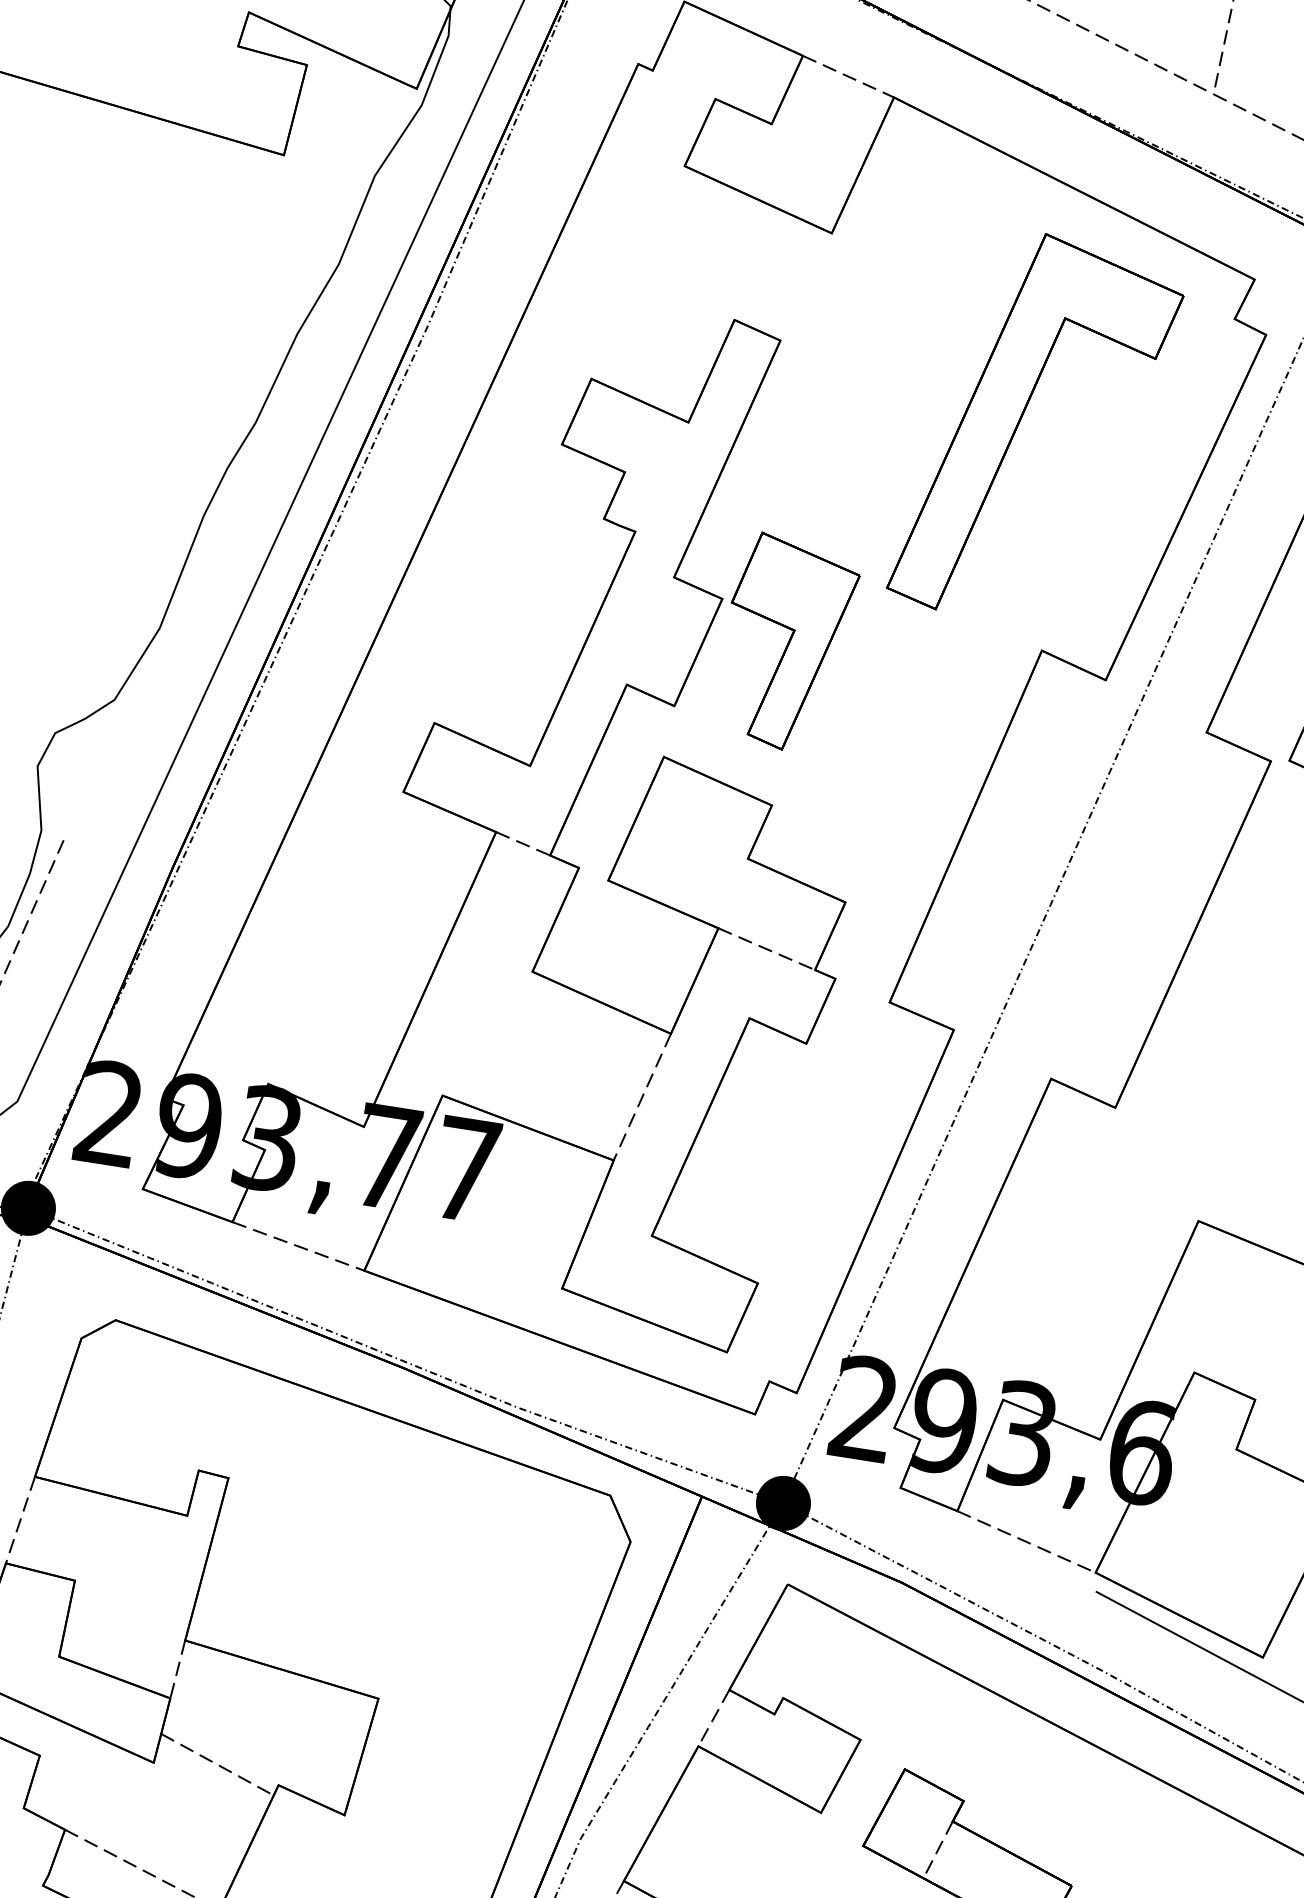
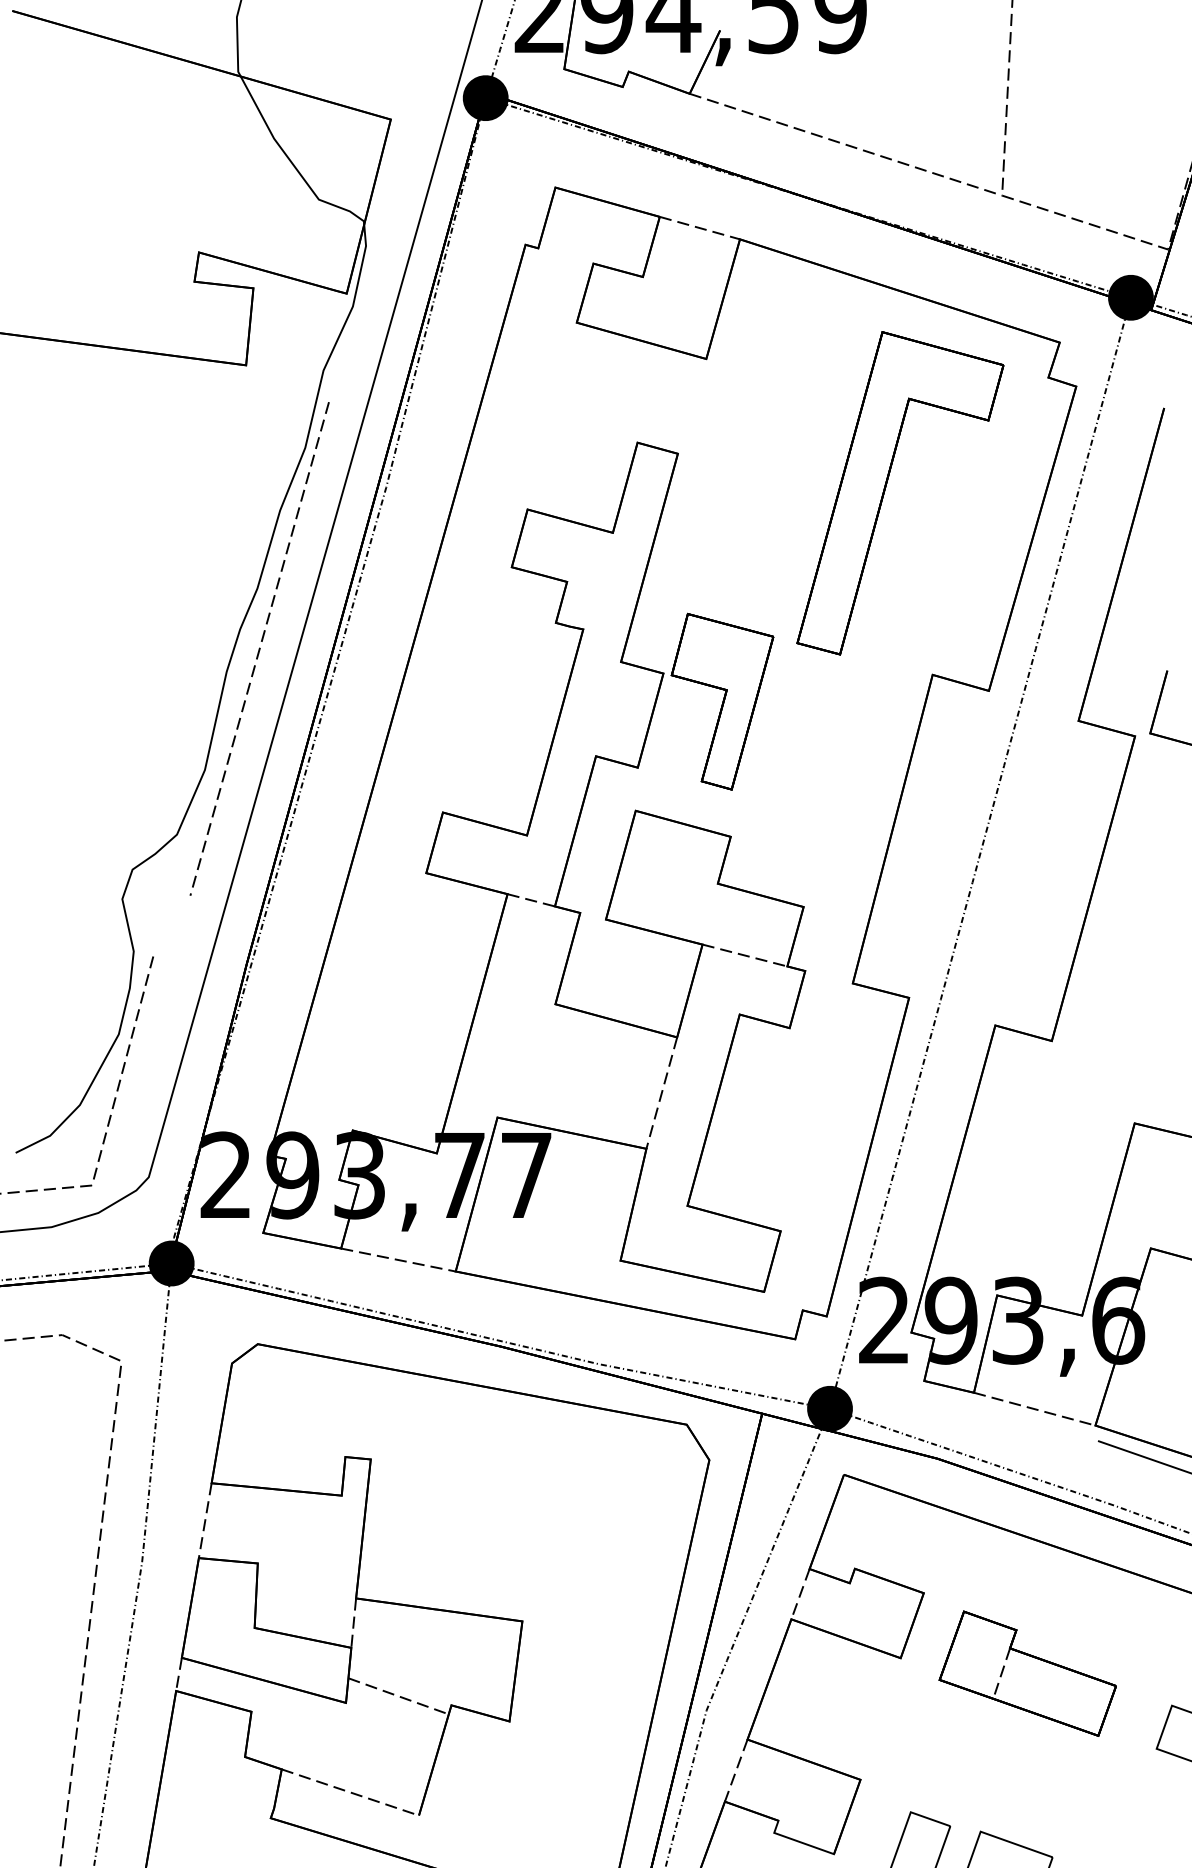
line: (247, 494) -> (259, 648), added

